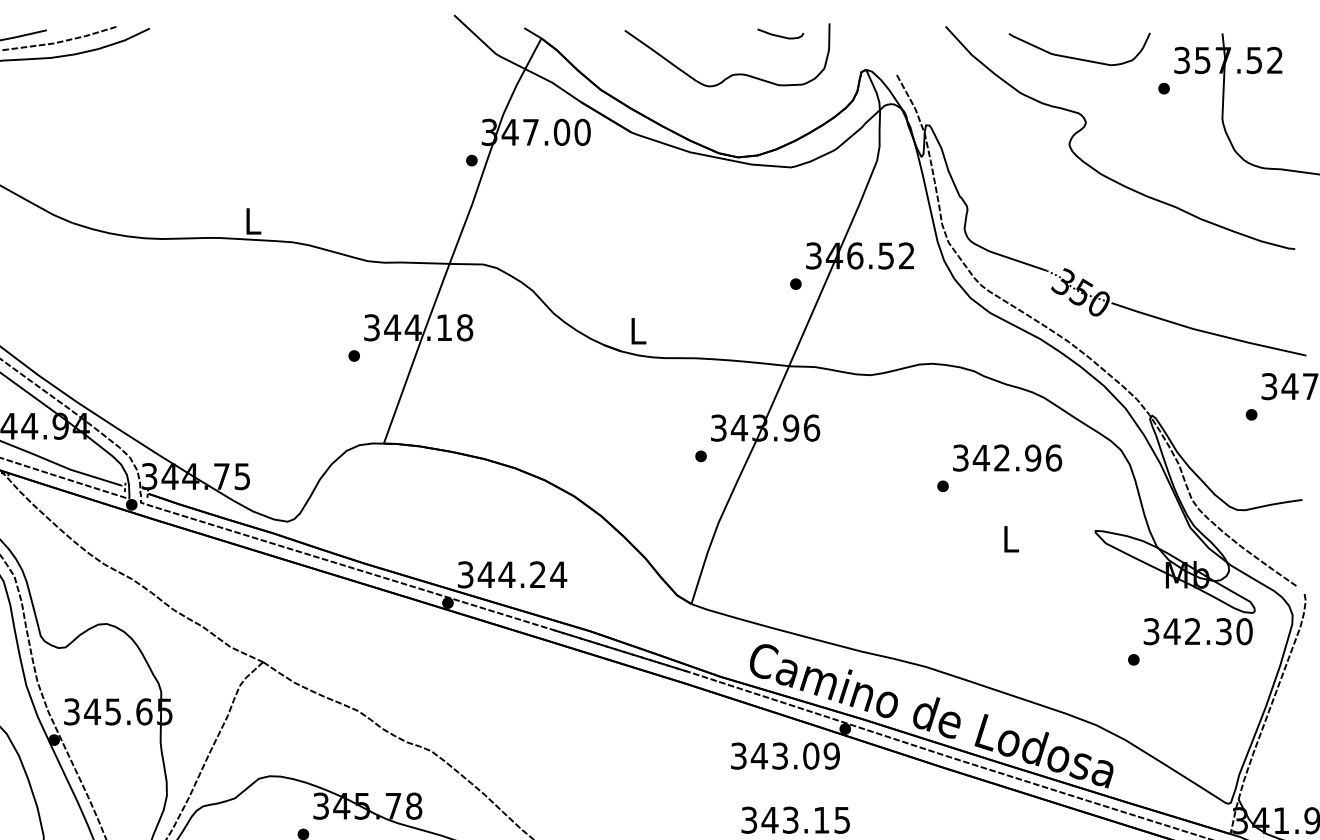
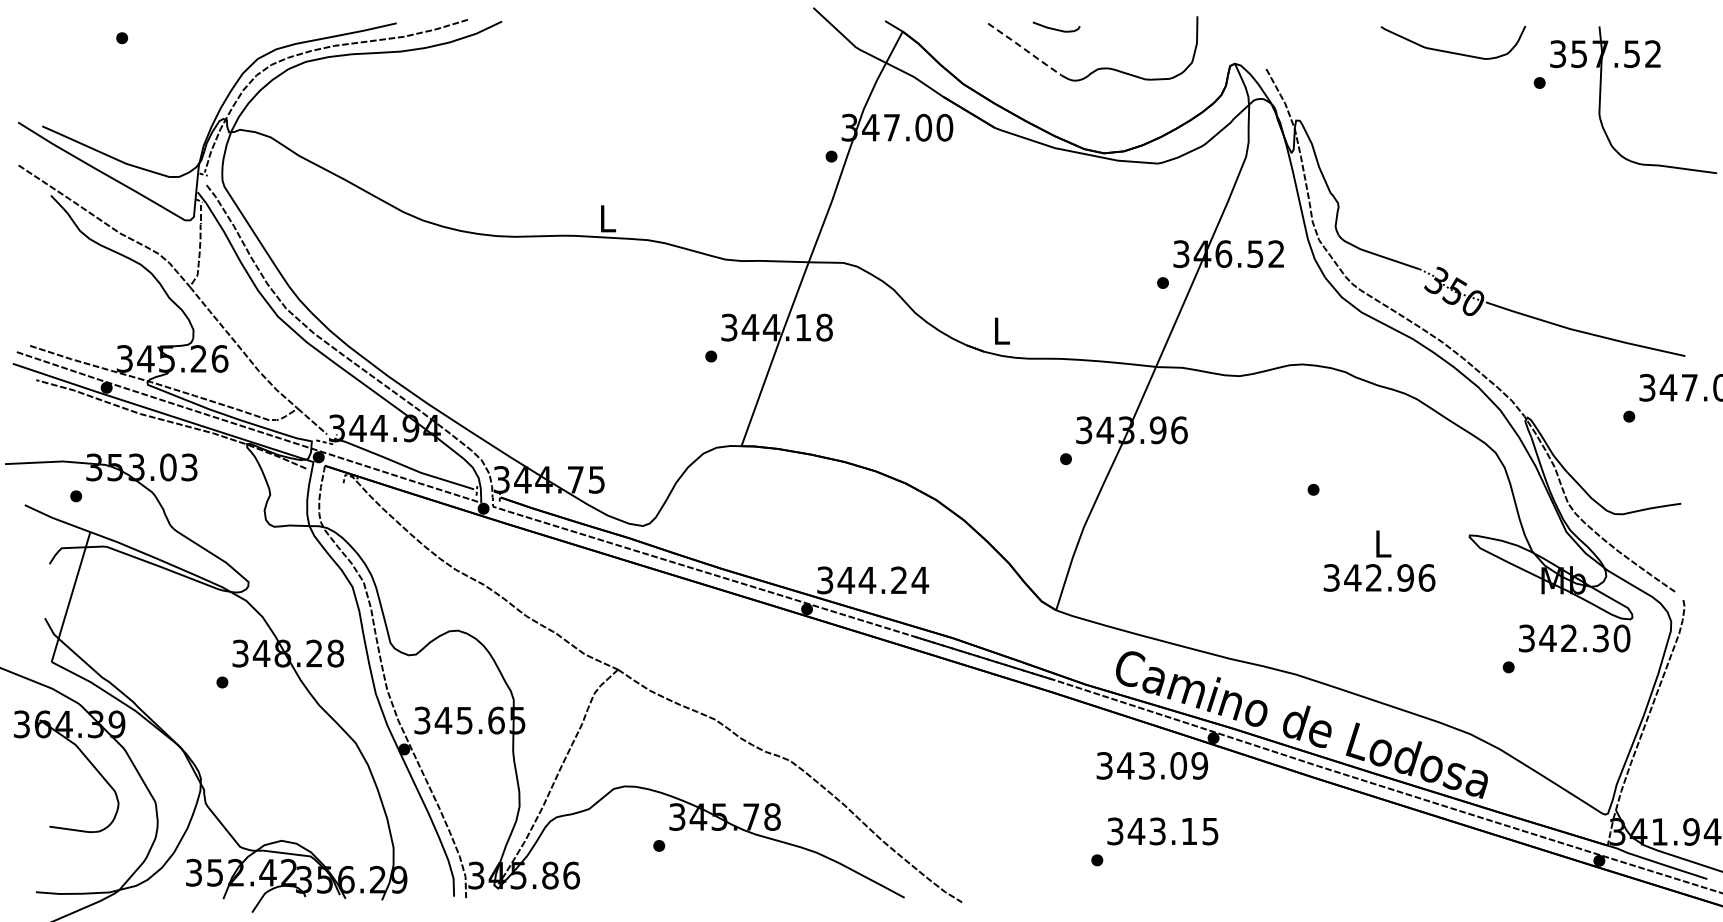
curve: (780, 35) -> (1056, 28), moved
line: (661, 55) -> (1025, 49), solid -> dashed
curve: (1086, 124) -> (1460, 119), removed
text: (1007, 457) -> (1379, 577), moved

